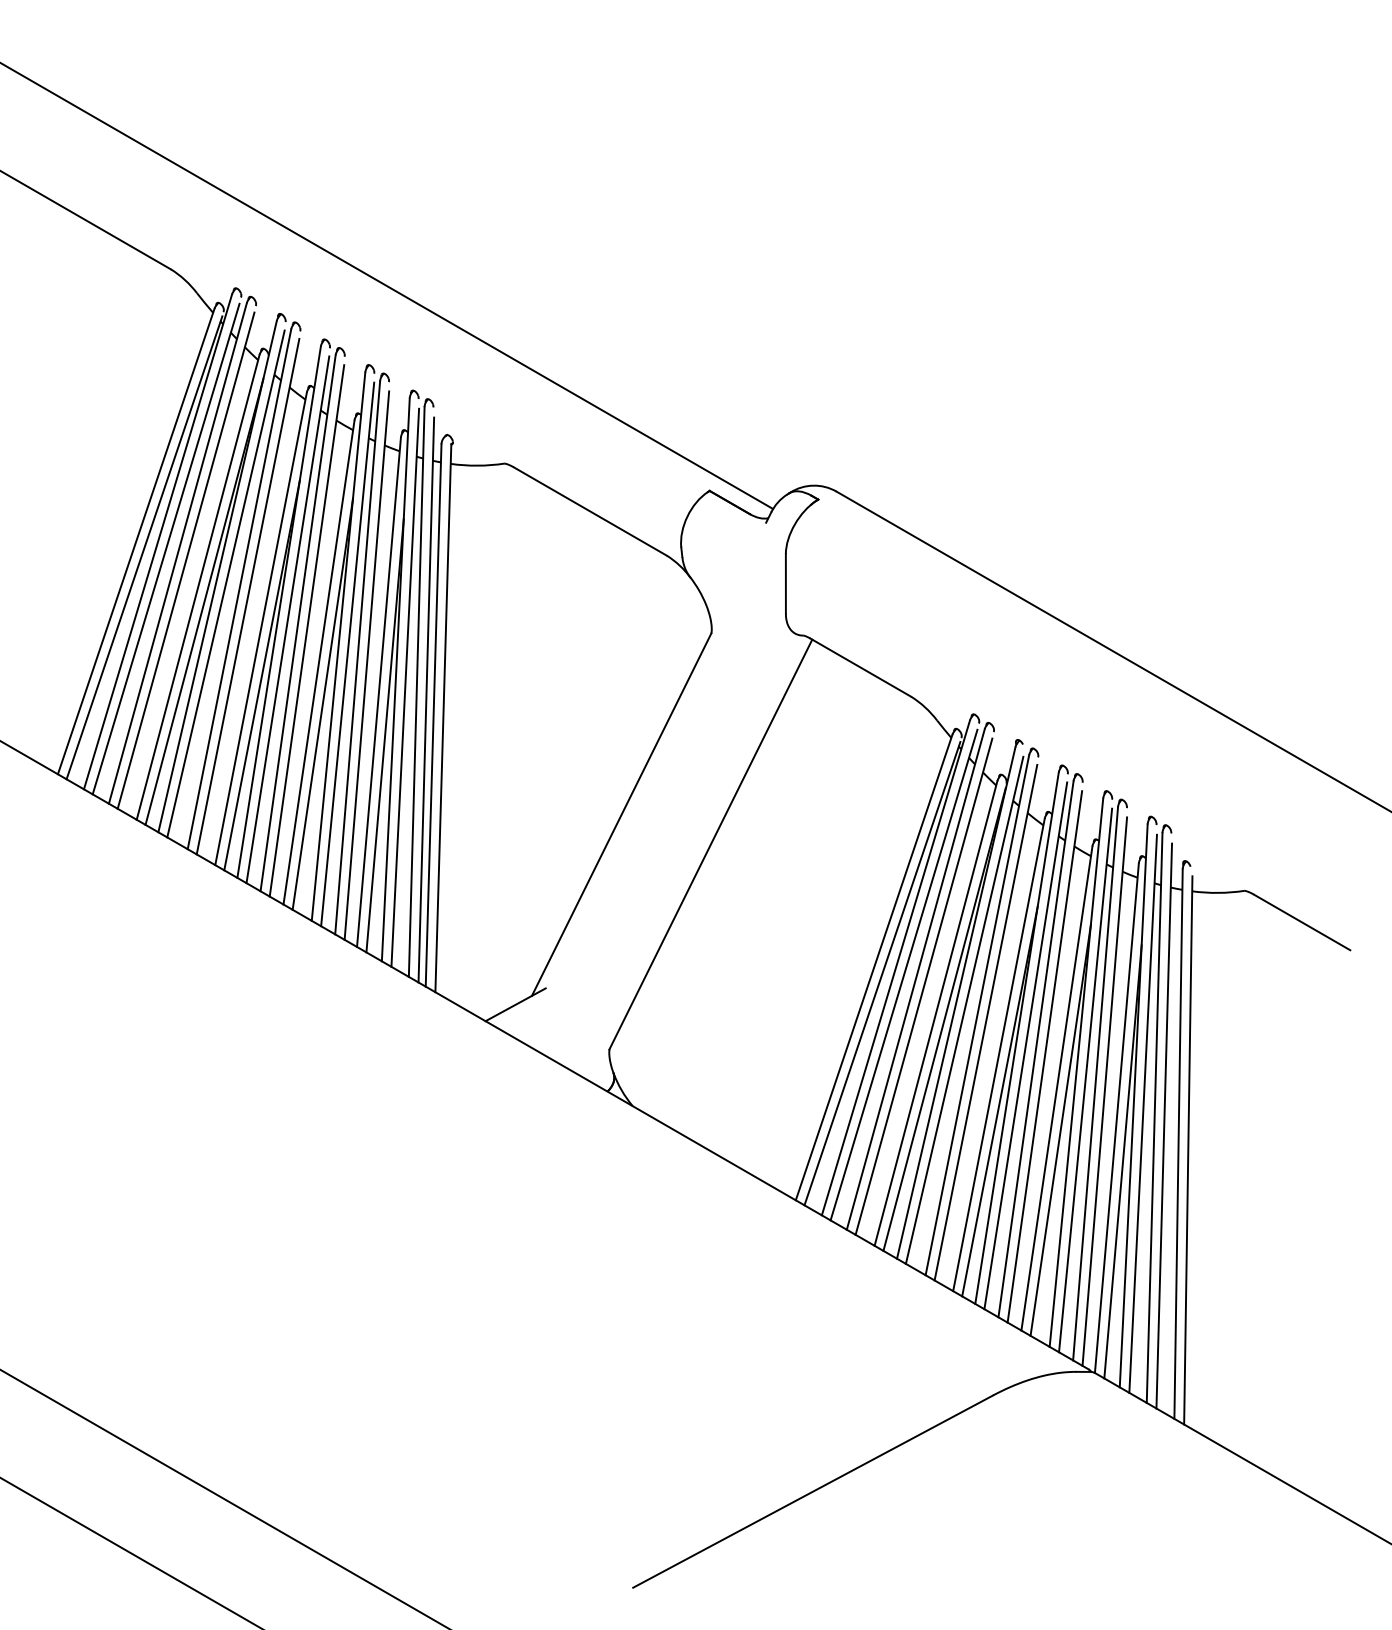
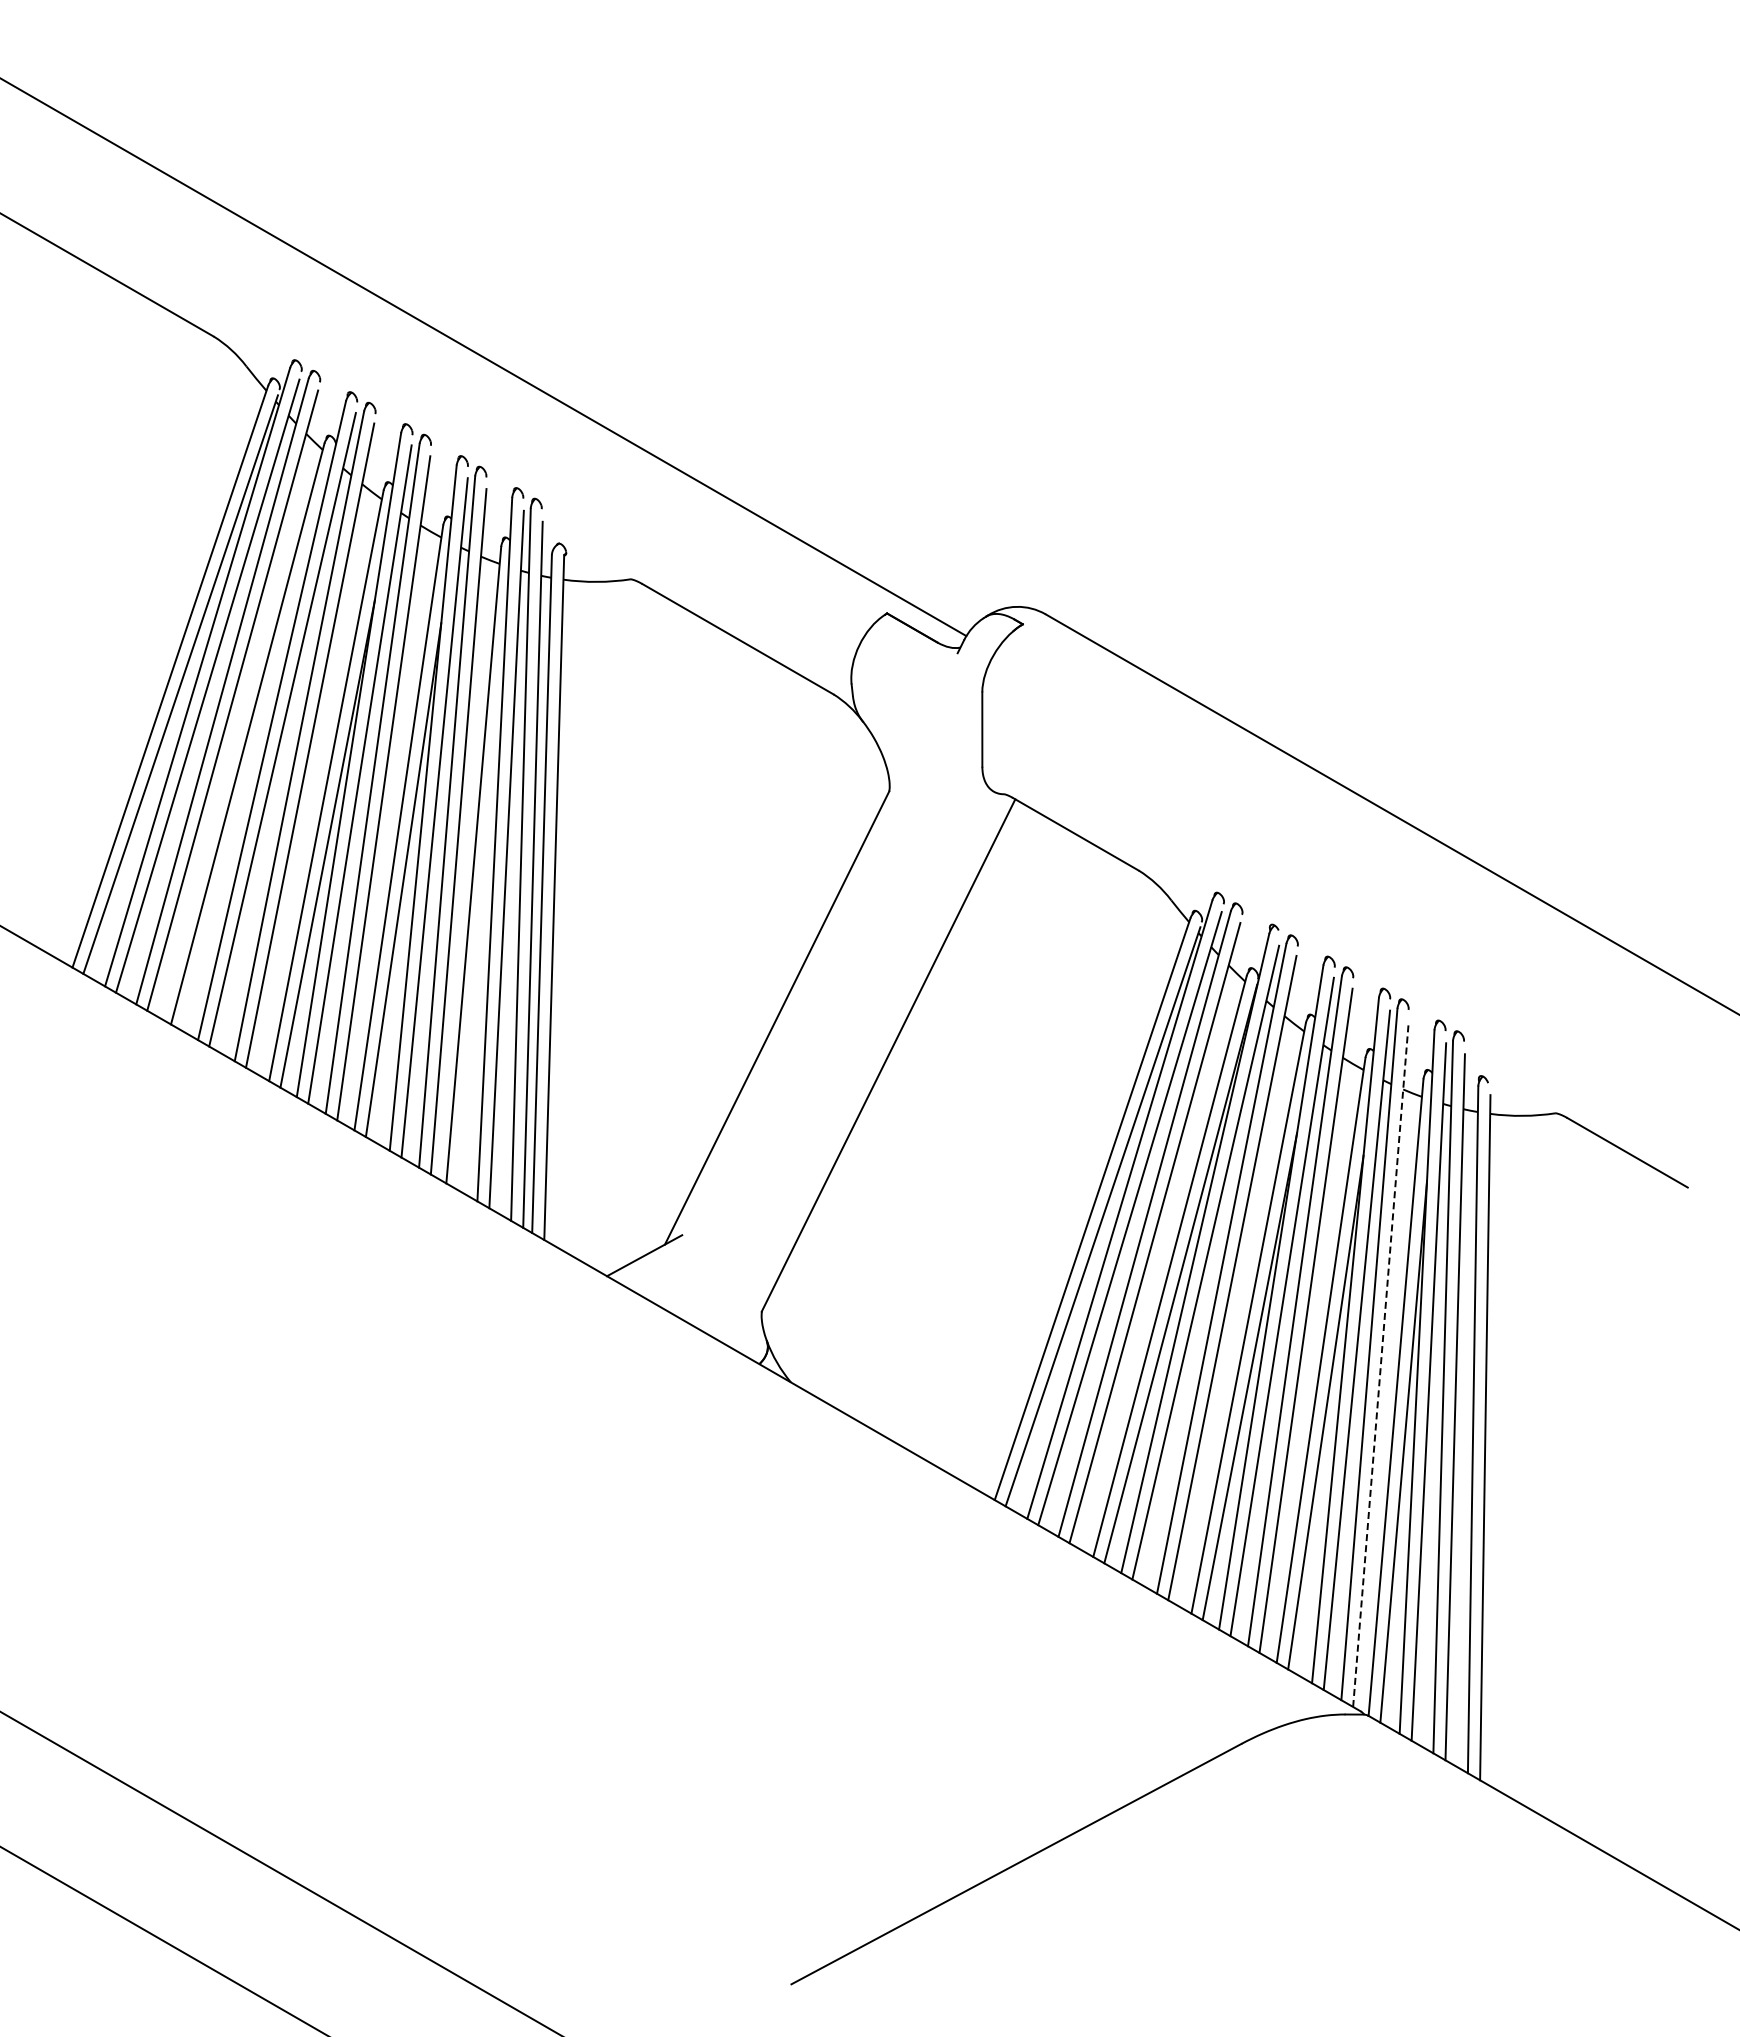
line: (204, 601) -> (255, 751), removed
line: (385, 735) -> (481, 919), removed
line: (1104, 1091) -> (1380, 1364), solid -> dashed

